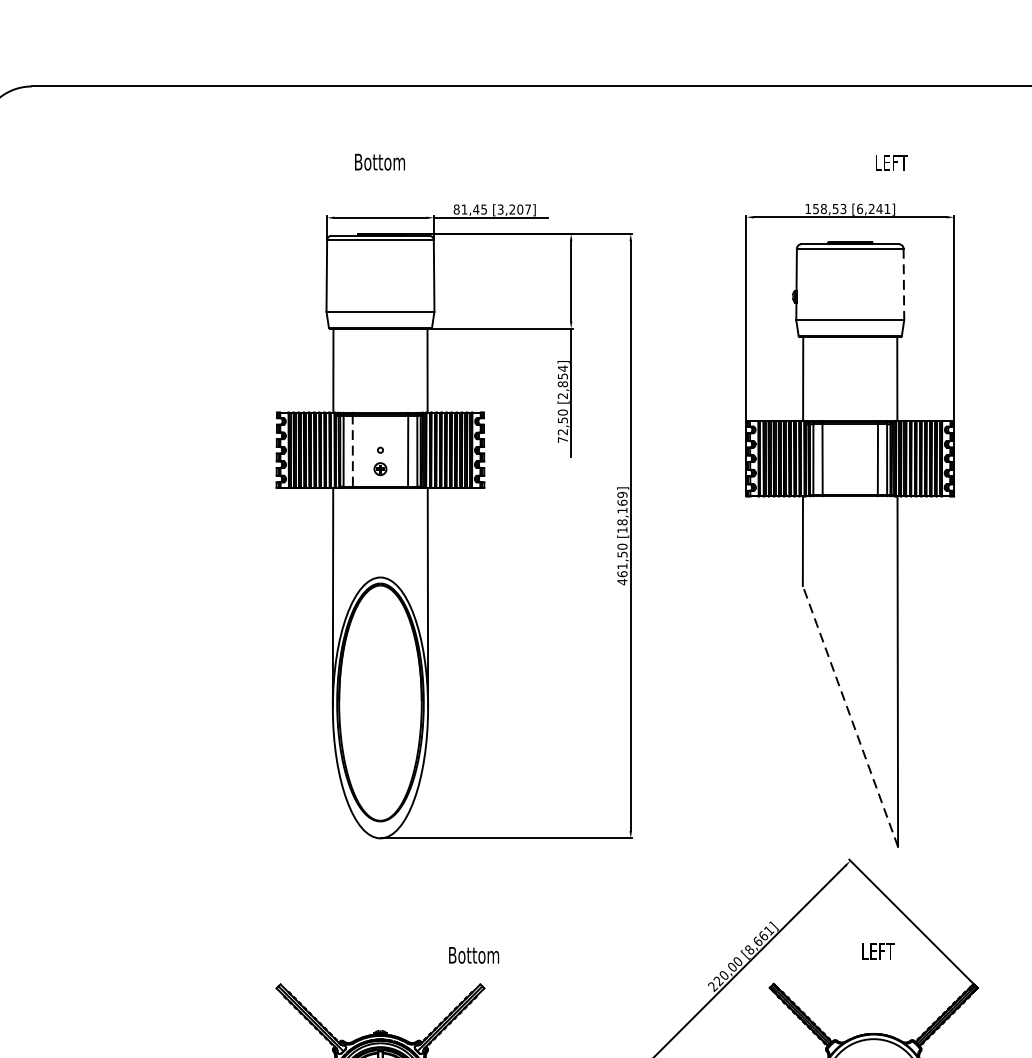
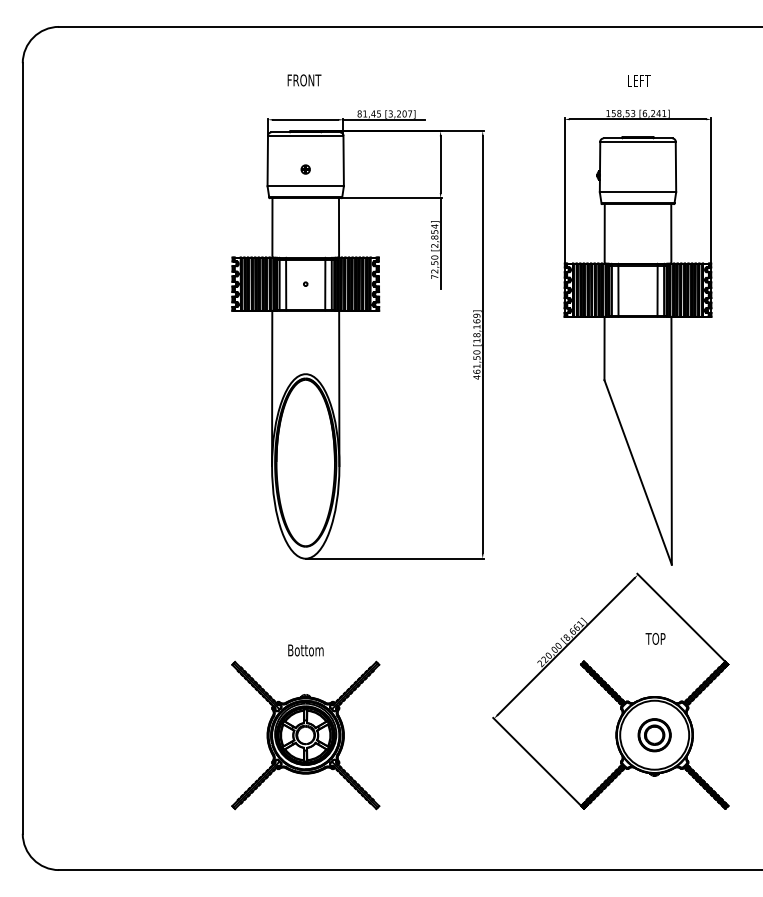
text: (380, 162) -> (305, 80), Bottom -> FRONT
text: (891, 162) -> (639, 80), moved
line: (903, 285) -> (675, 167), dashed -> solid
line: (353, 450) -> (286, 284), dashed -> solid
part: (380, 469) -> (305, 169), moved
line: (849, 715) -> (637, 471), dashed -> solid
text: (877, 951) -> (657, 638), LEFT -> TOP
text: (473, 955) -> (305, 650), moved

